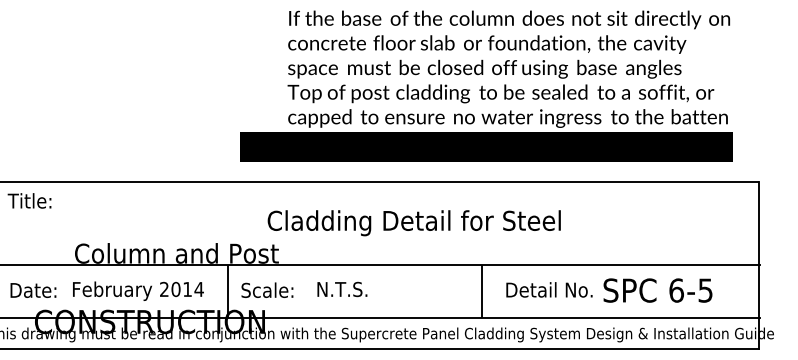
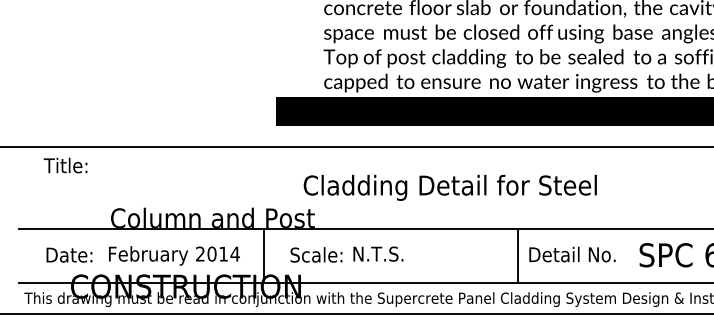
text: (267, 289) -> (316, 254), moved
text: (549, 289) -> (572, 254), moved

